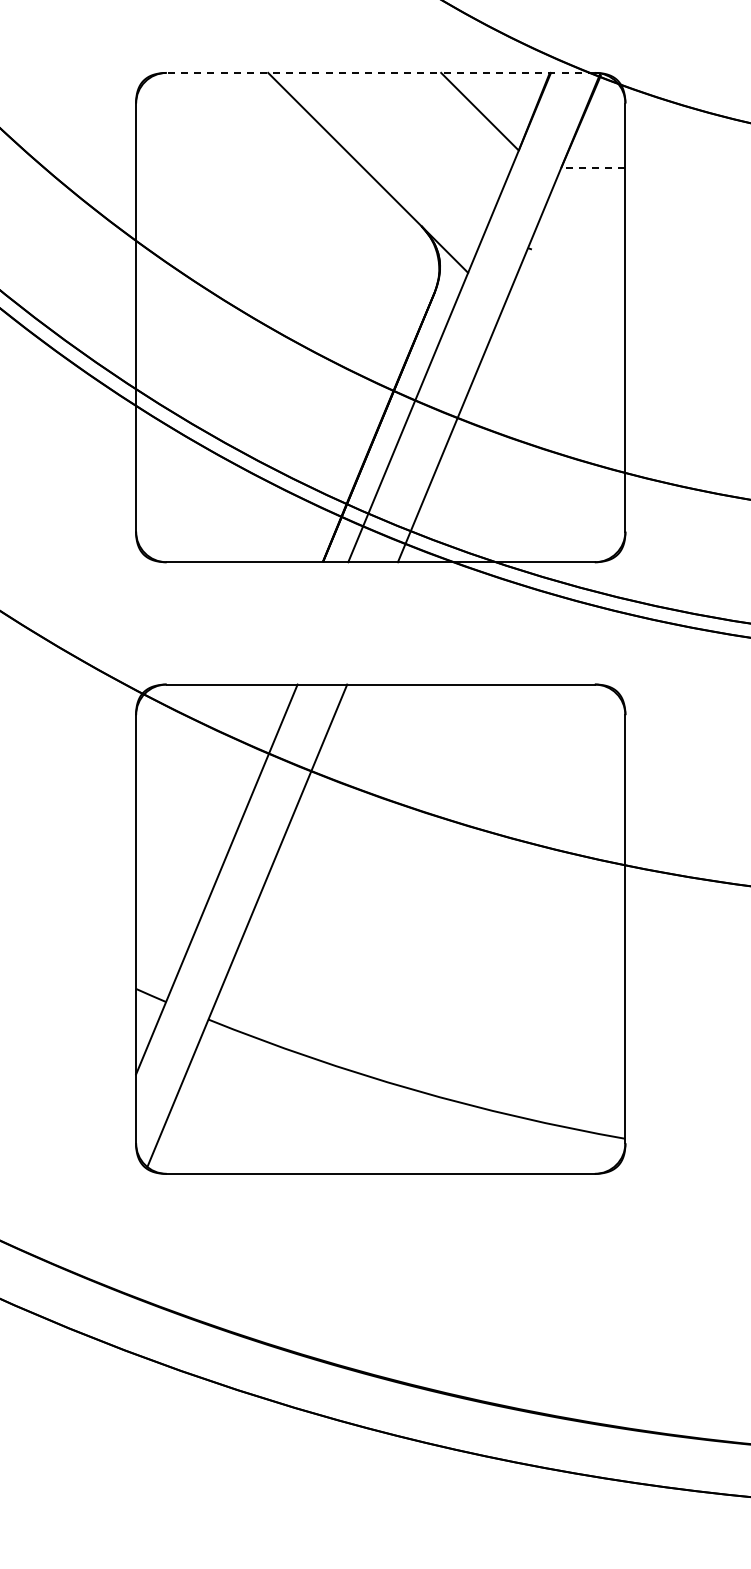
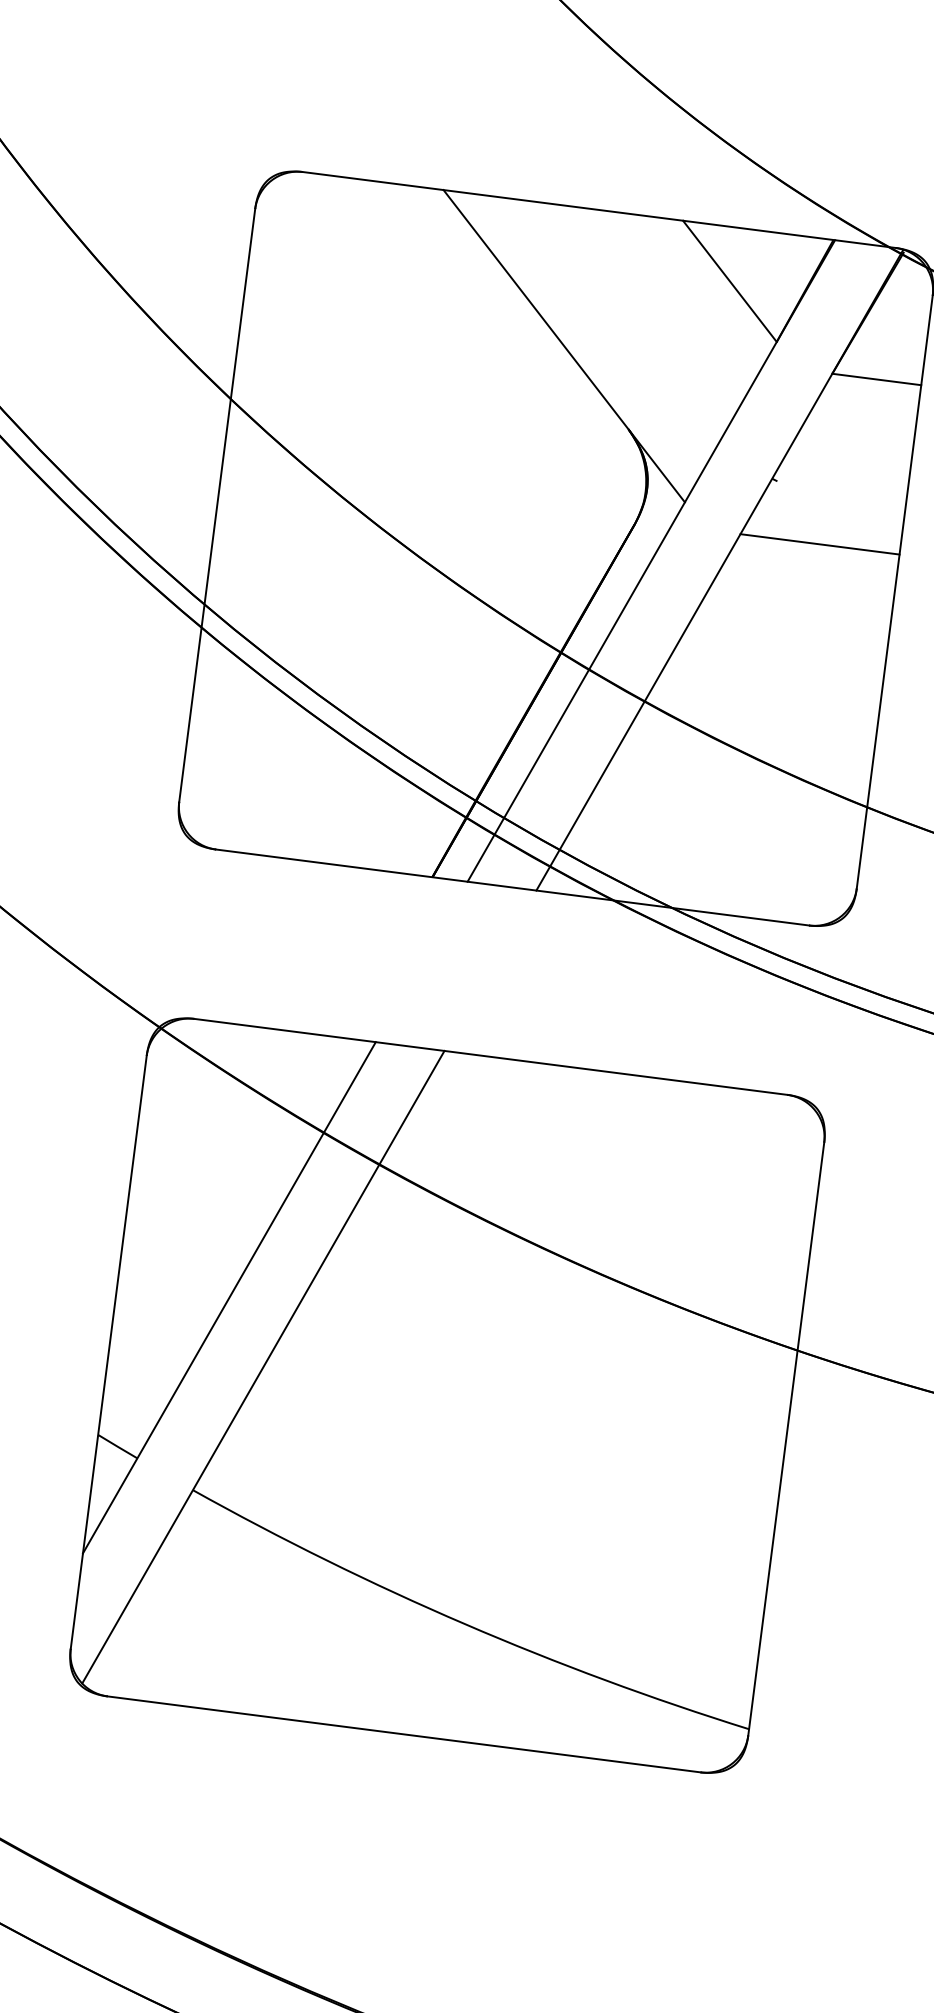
line: (380, 72) -> (599, 209), dashed -> solid
line: (592, 168) -> (875, 379), dashed -> solid
line: (567, 290) -> (819, 544), added

